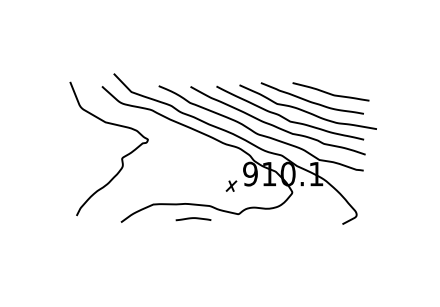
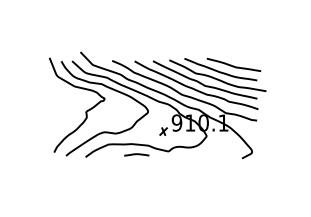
curve: (159, 127) -> (112, 90), added

